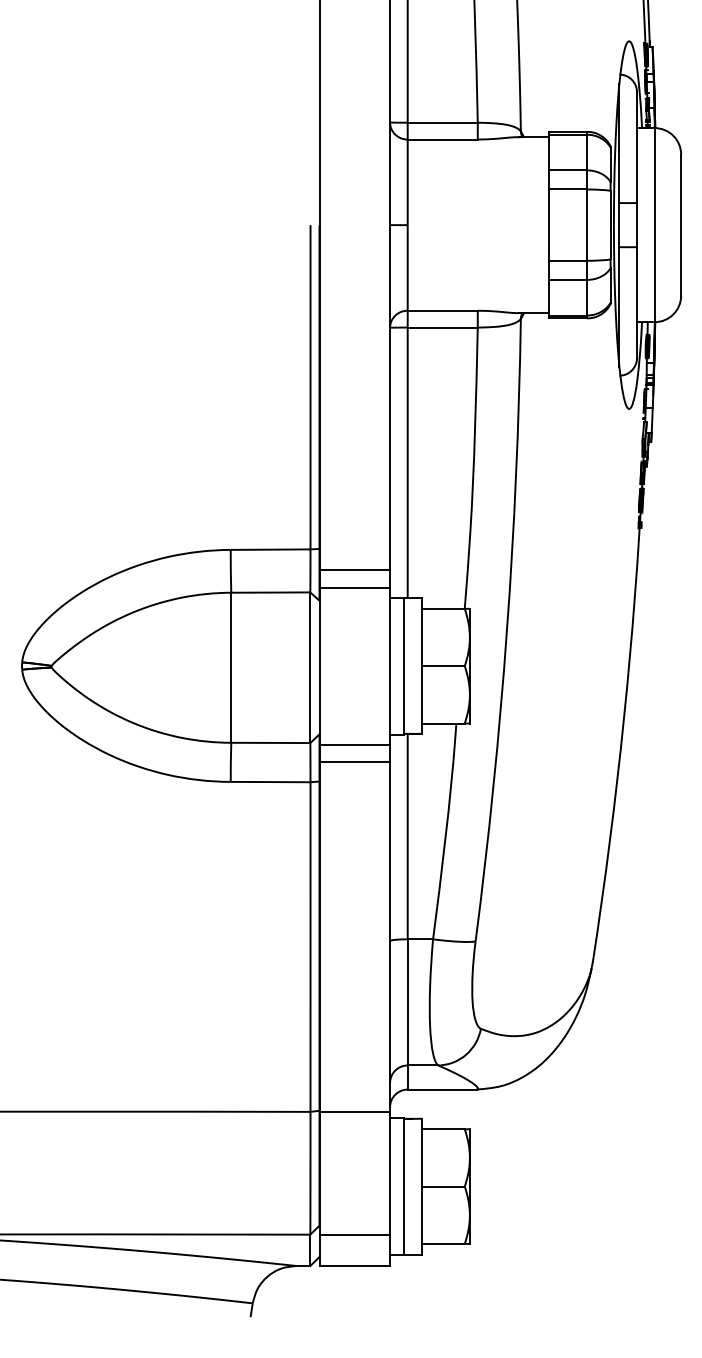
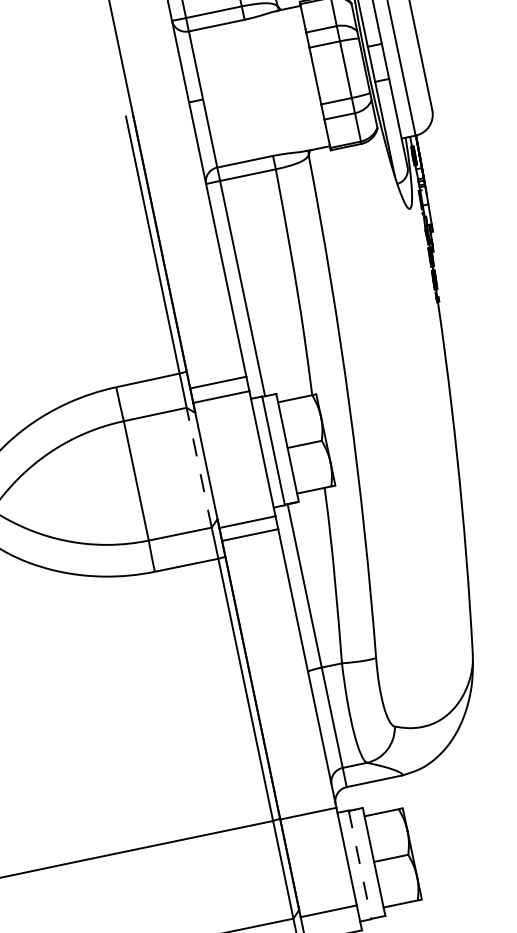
line: (310, 667) -> (199, 467), solid -> dashed
line: (404, 1187) -> (360, 865), solid -> dashed

